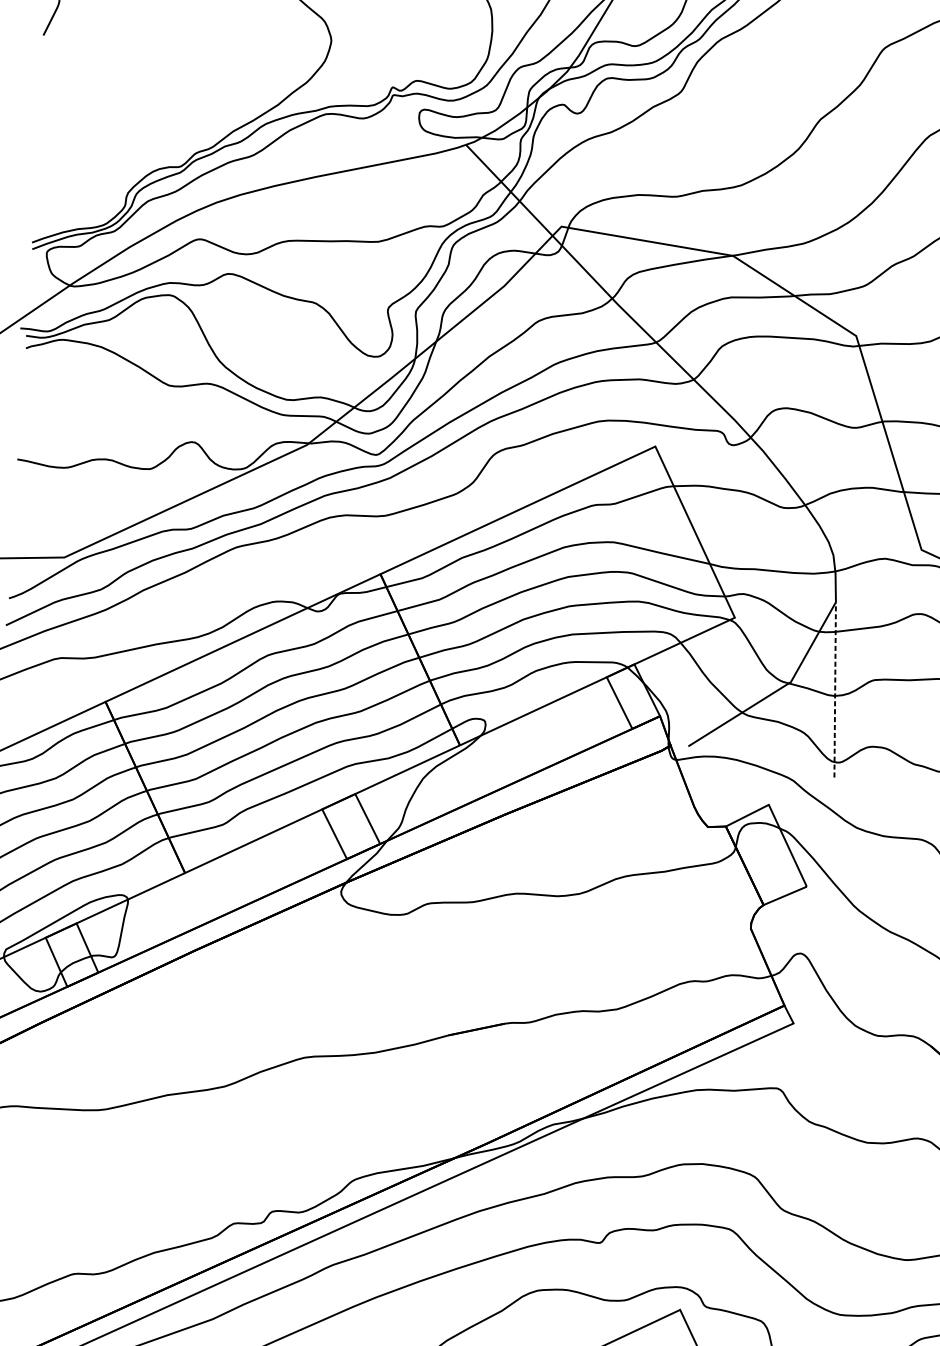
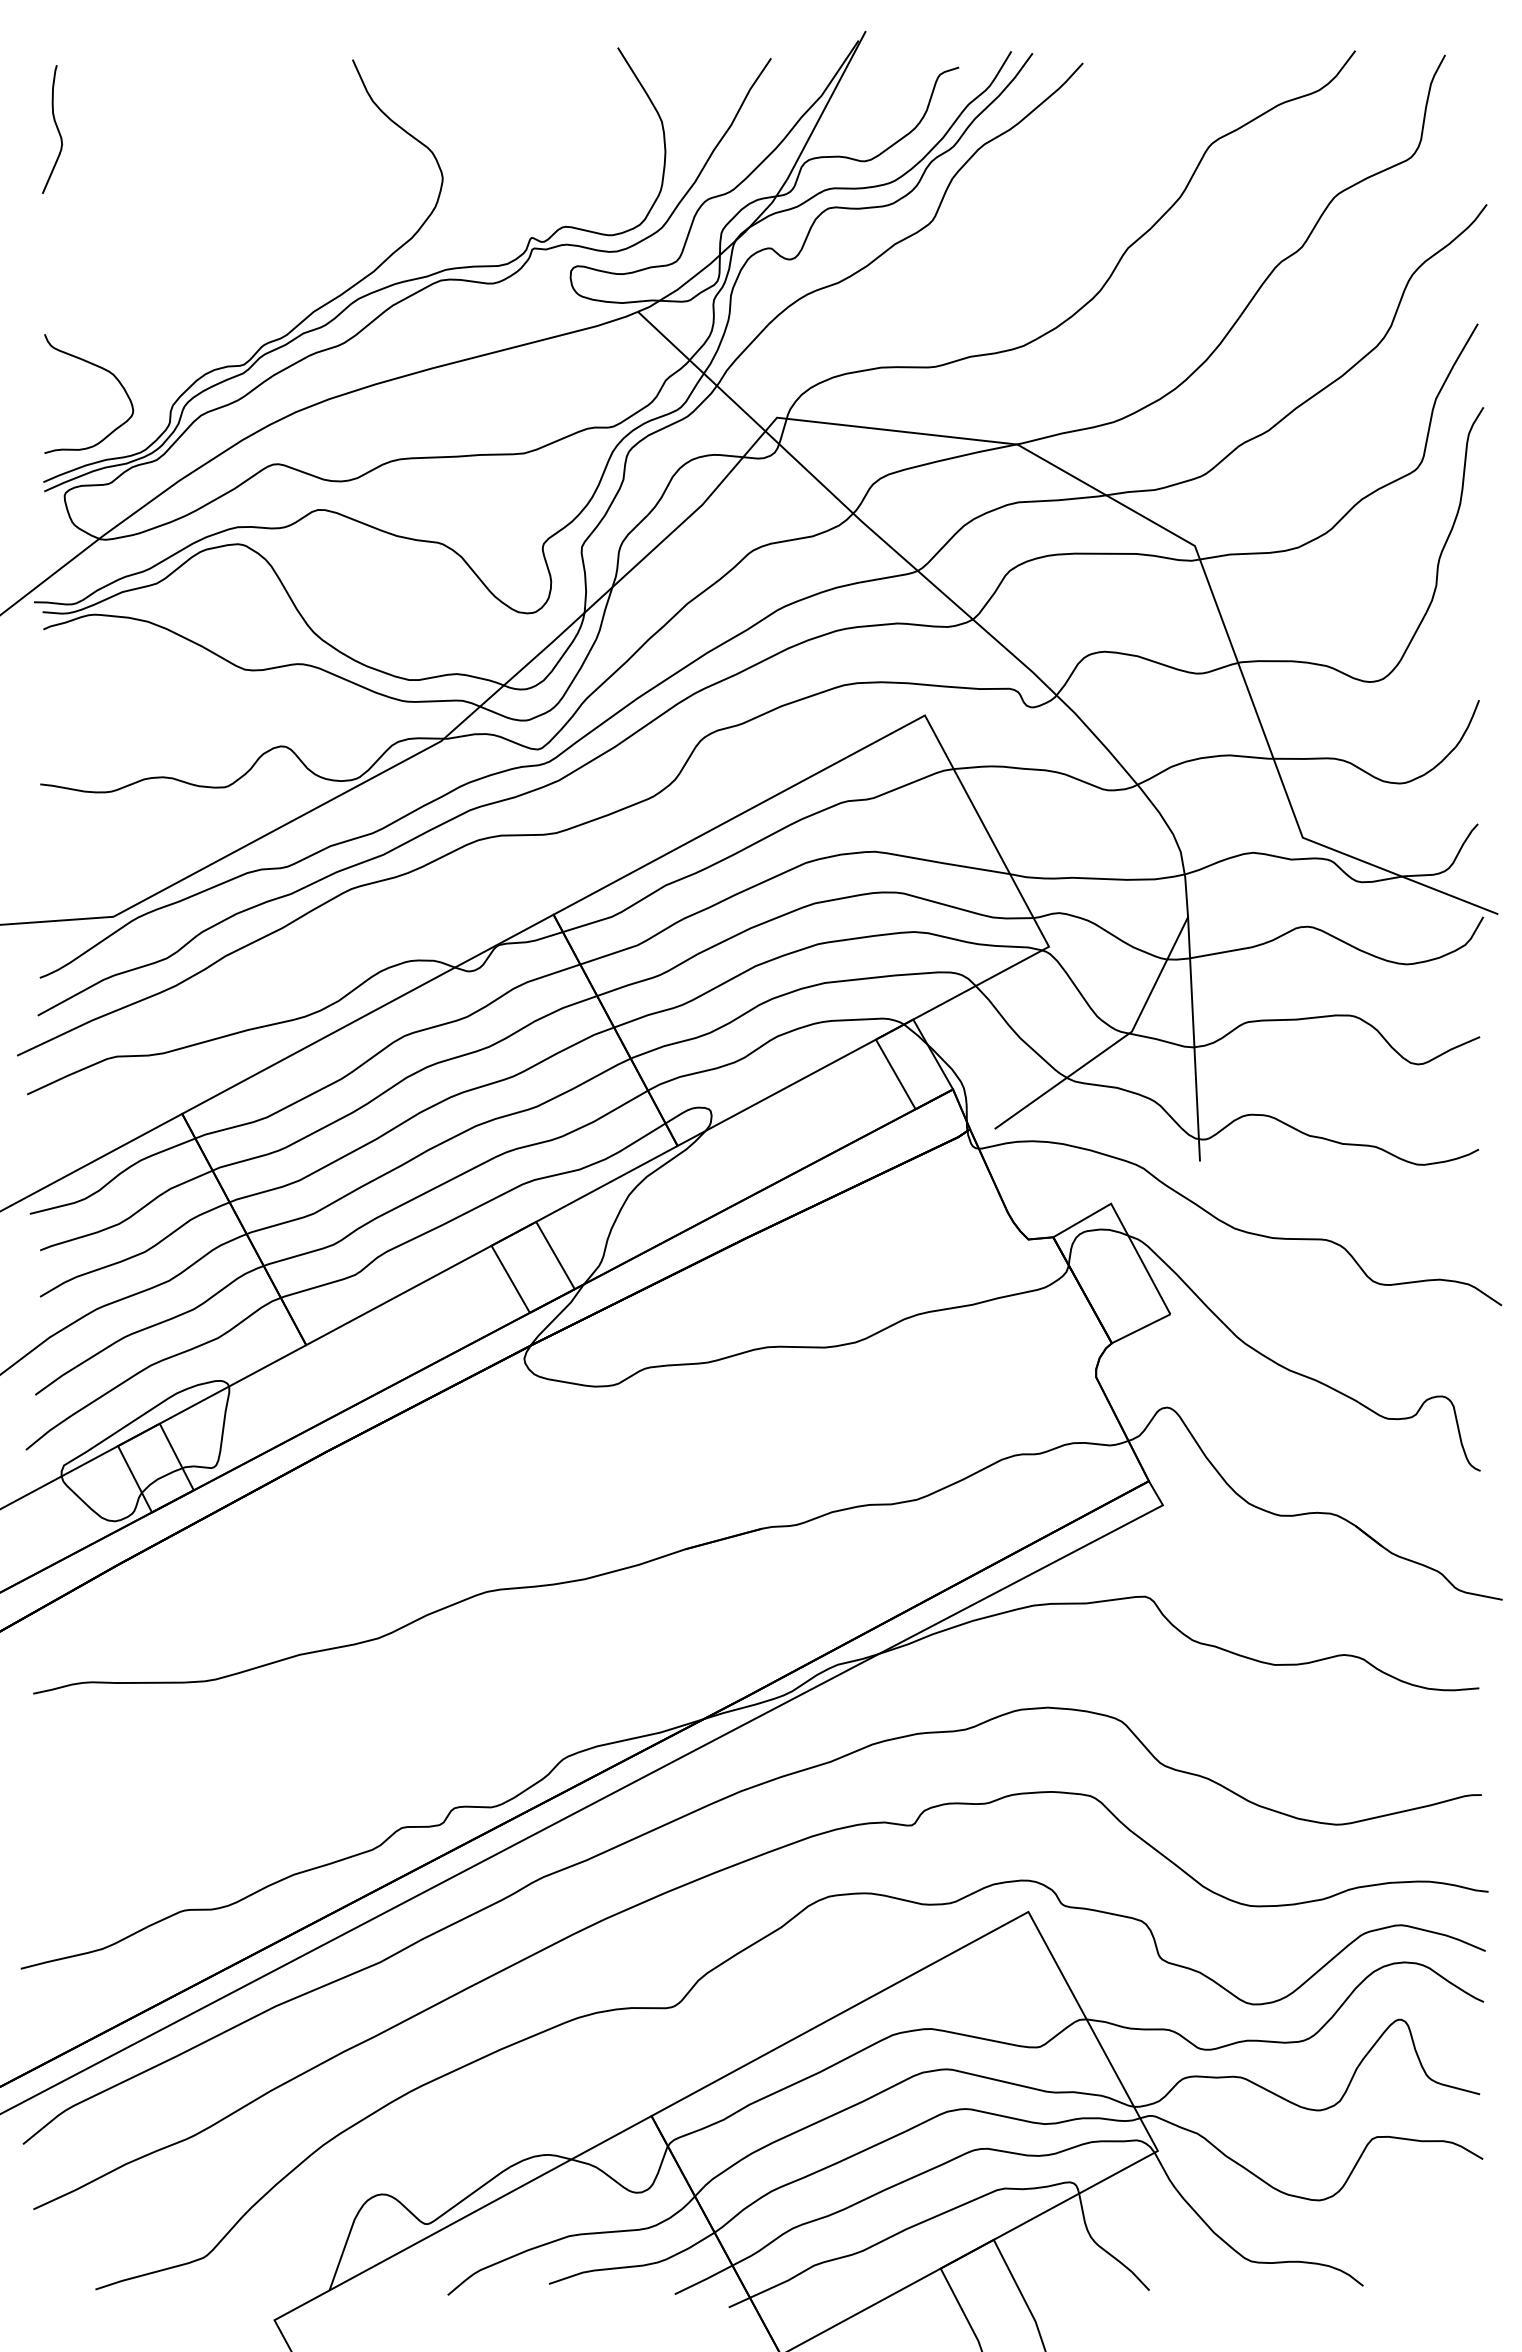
curve: (79, 164) -> (102, 369), added
line: (835, 689) -> (1194, 1038), dashed -> solid

